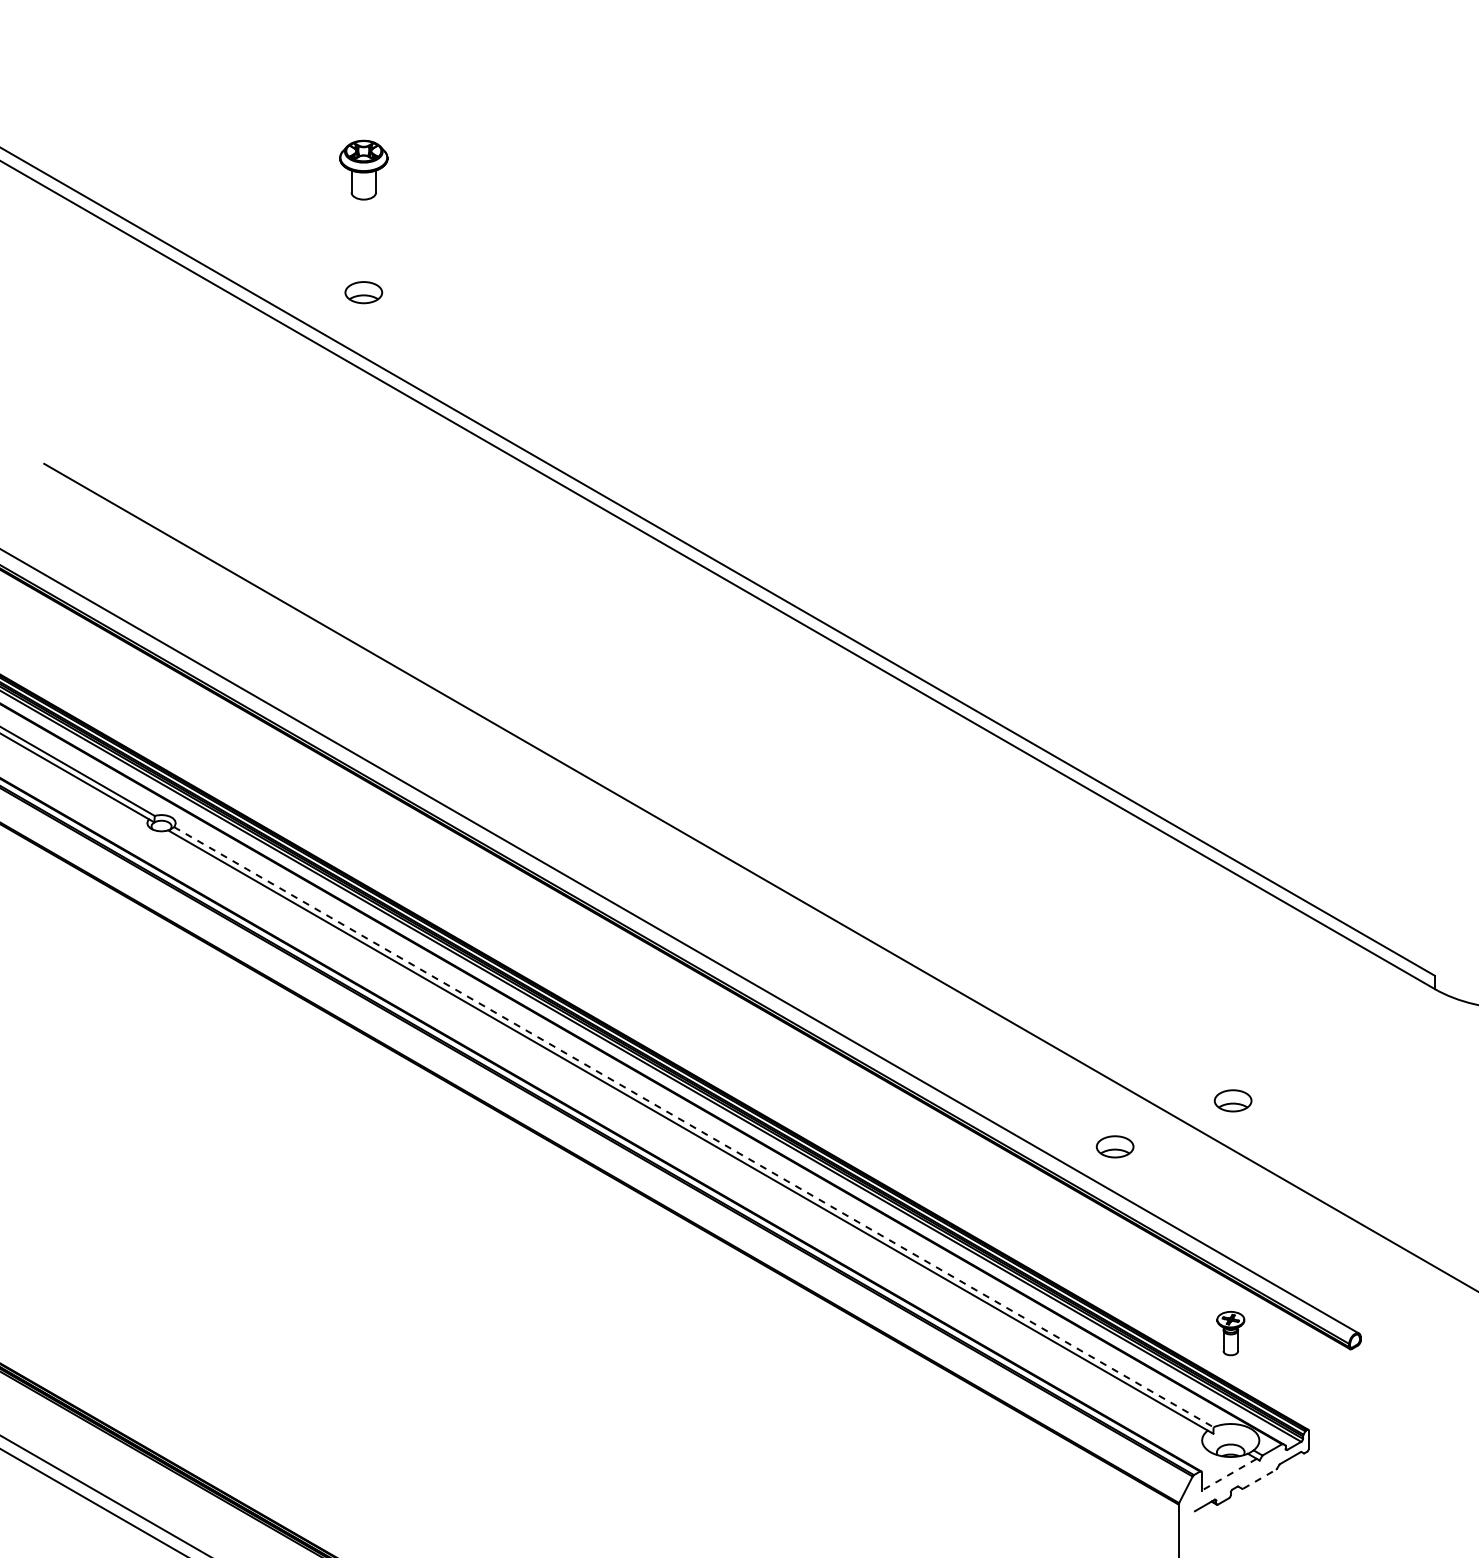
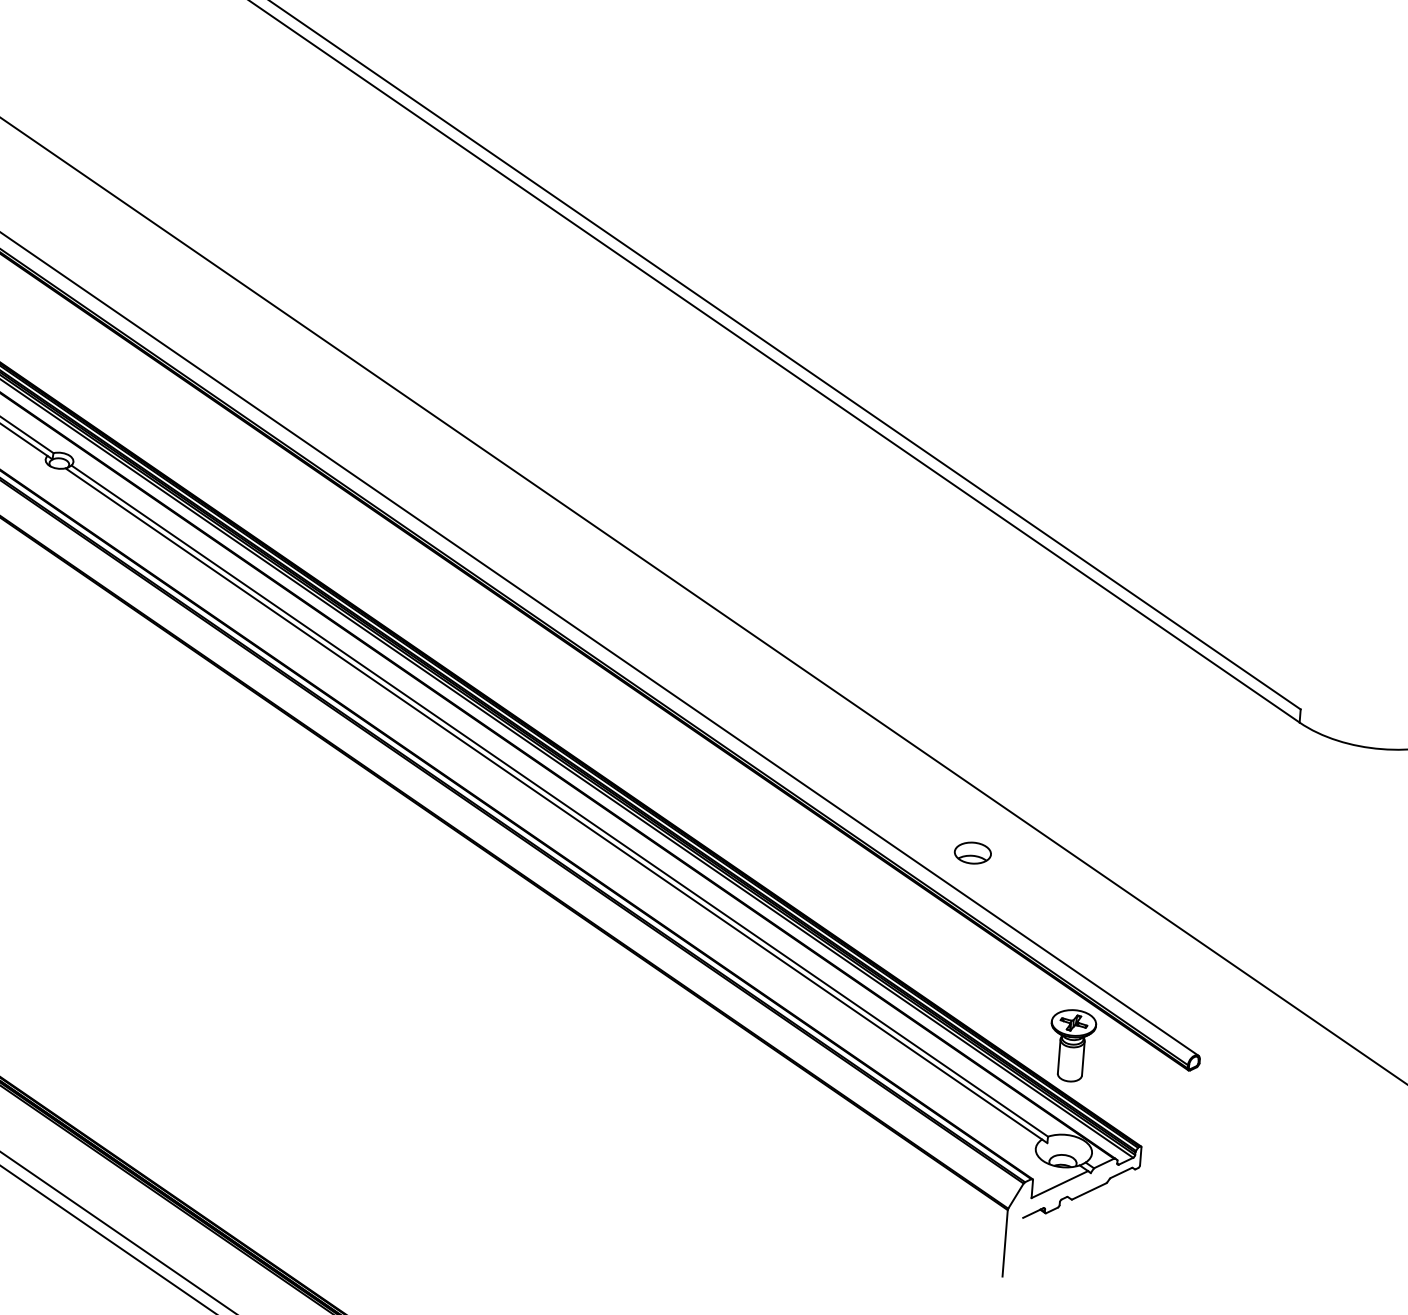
part: (1232, 1100) -> (1091, 816), removed
line: (694, 1127) -> (560, 801), dashed -> solid
part: (1230, 1333) -> (1071, 1045), size x1.67
line: (1229, 1474) -> (1060, 1184), dashed -> solid
line: (1259, 1479) -> (1089, 1191), dashed -> solid

